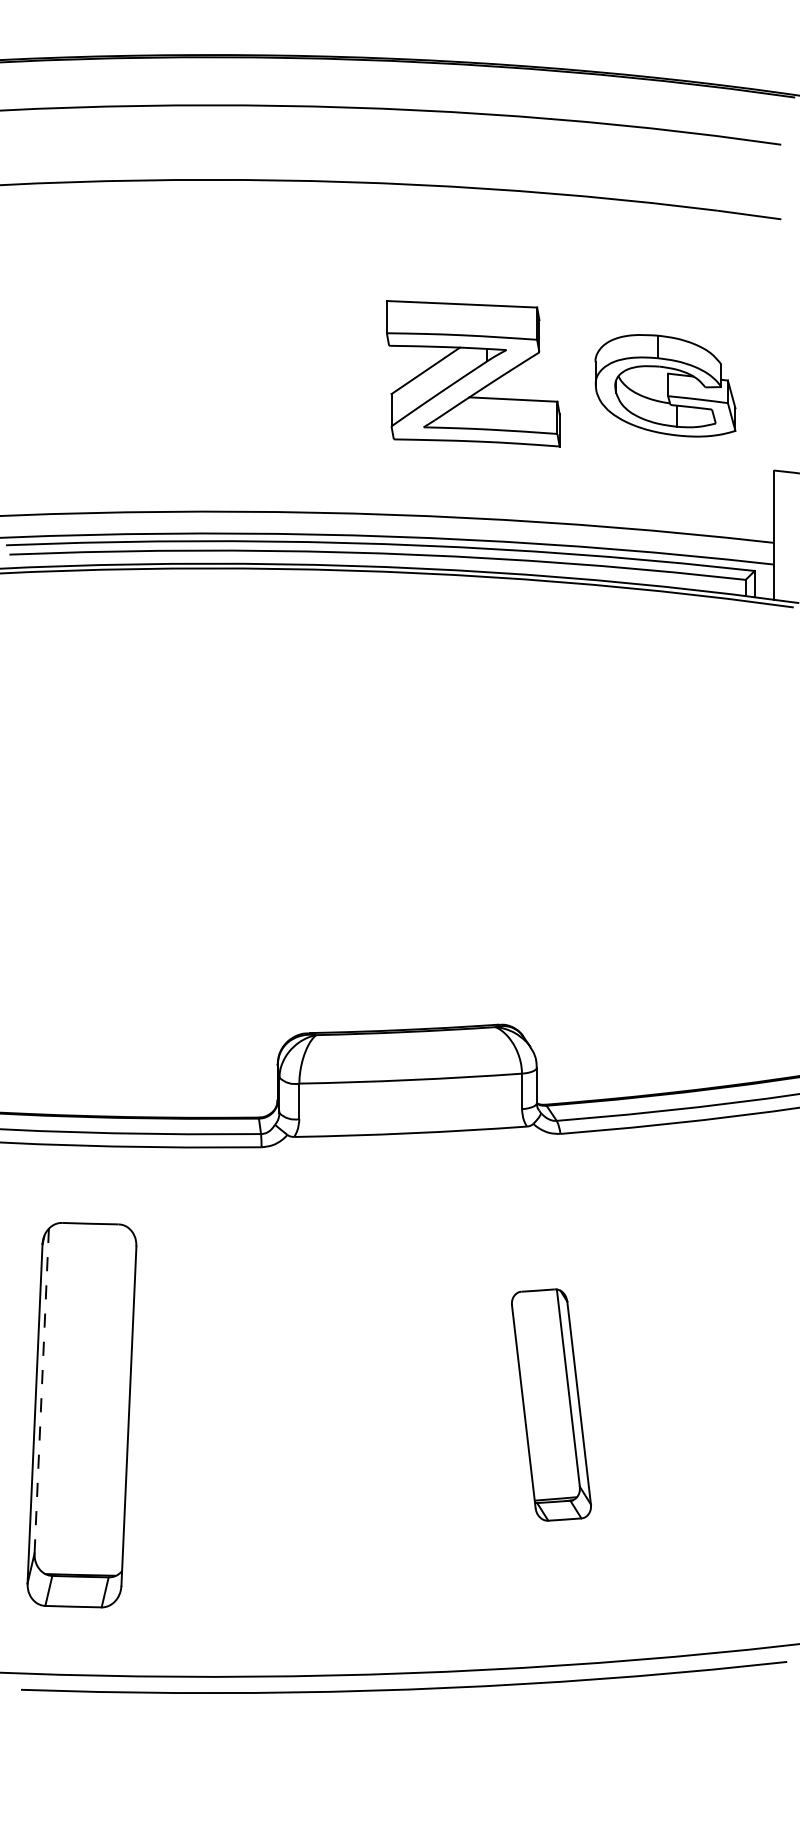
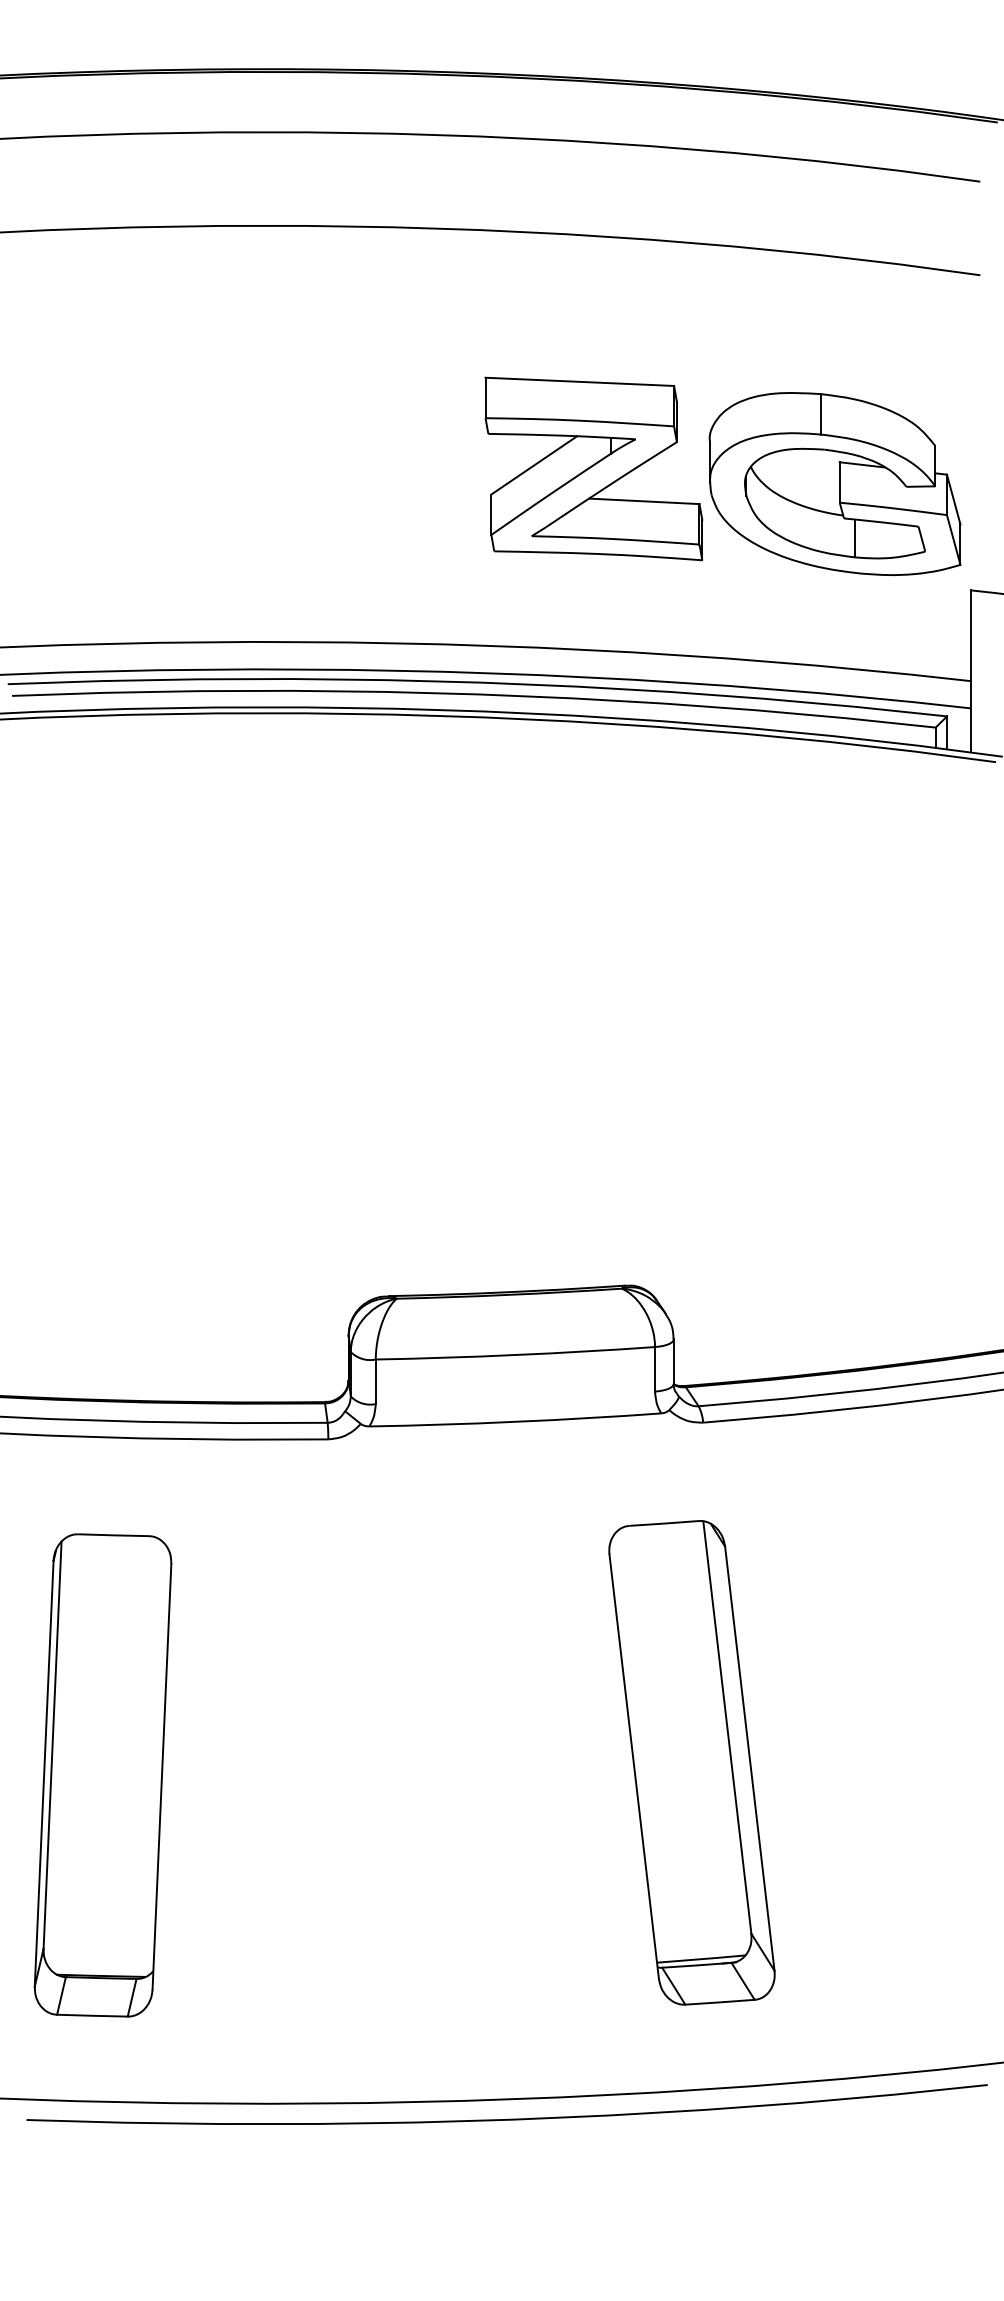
part: (665, 385) -> (835, 483), size x1.43
line: (41, 1390) -> (52, 1744), dashed -> solid
part: (551, 1404) -> (692, 1762), size x1.67

